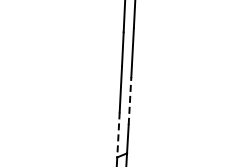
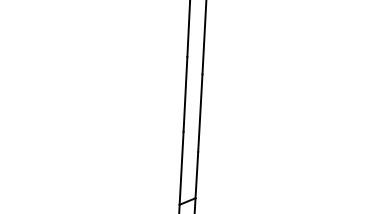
line: (130, 100) -> (201, 112), dashed -> solid
line: (118, 134) -> (181, 167), dashed -> solid

